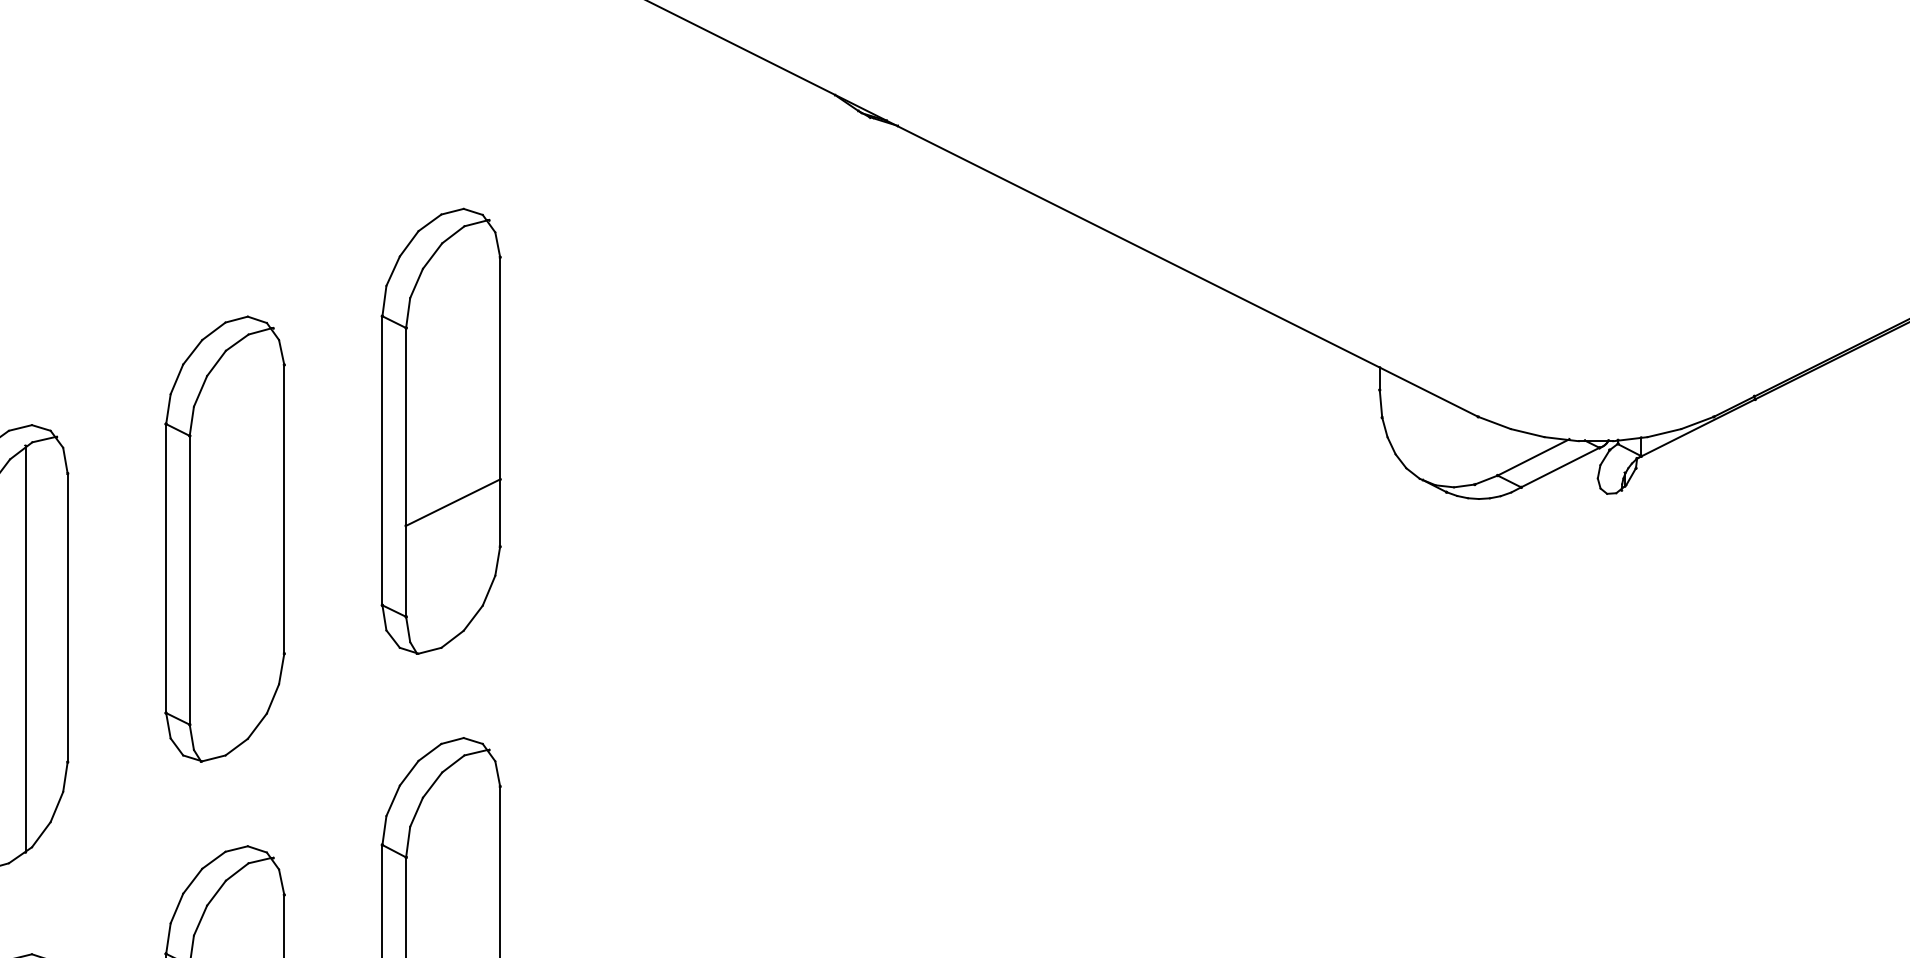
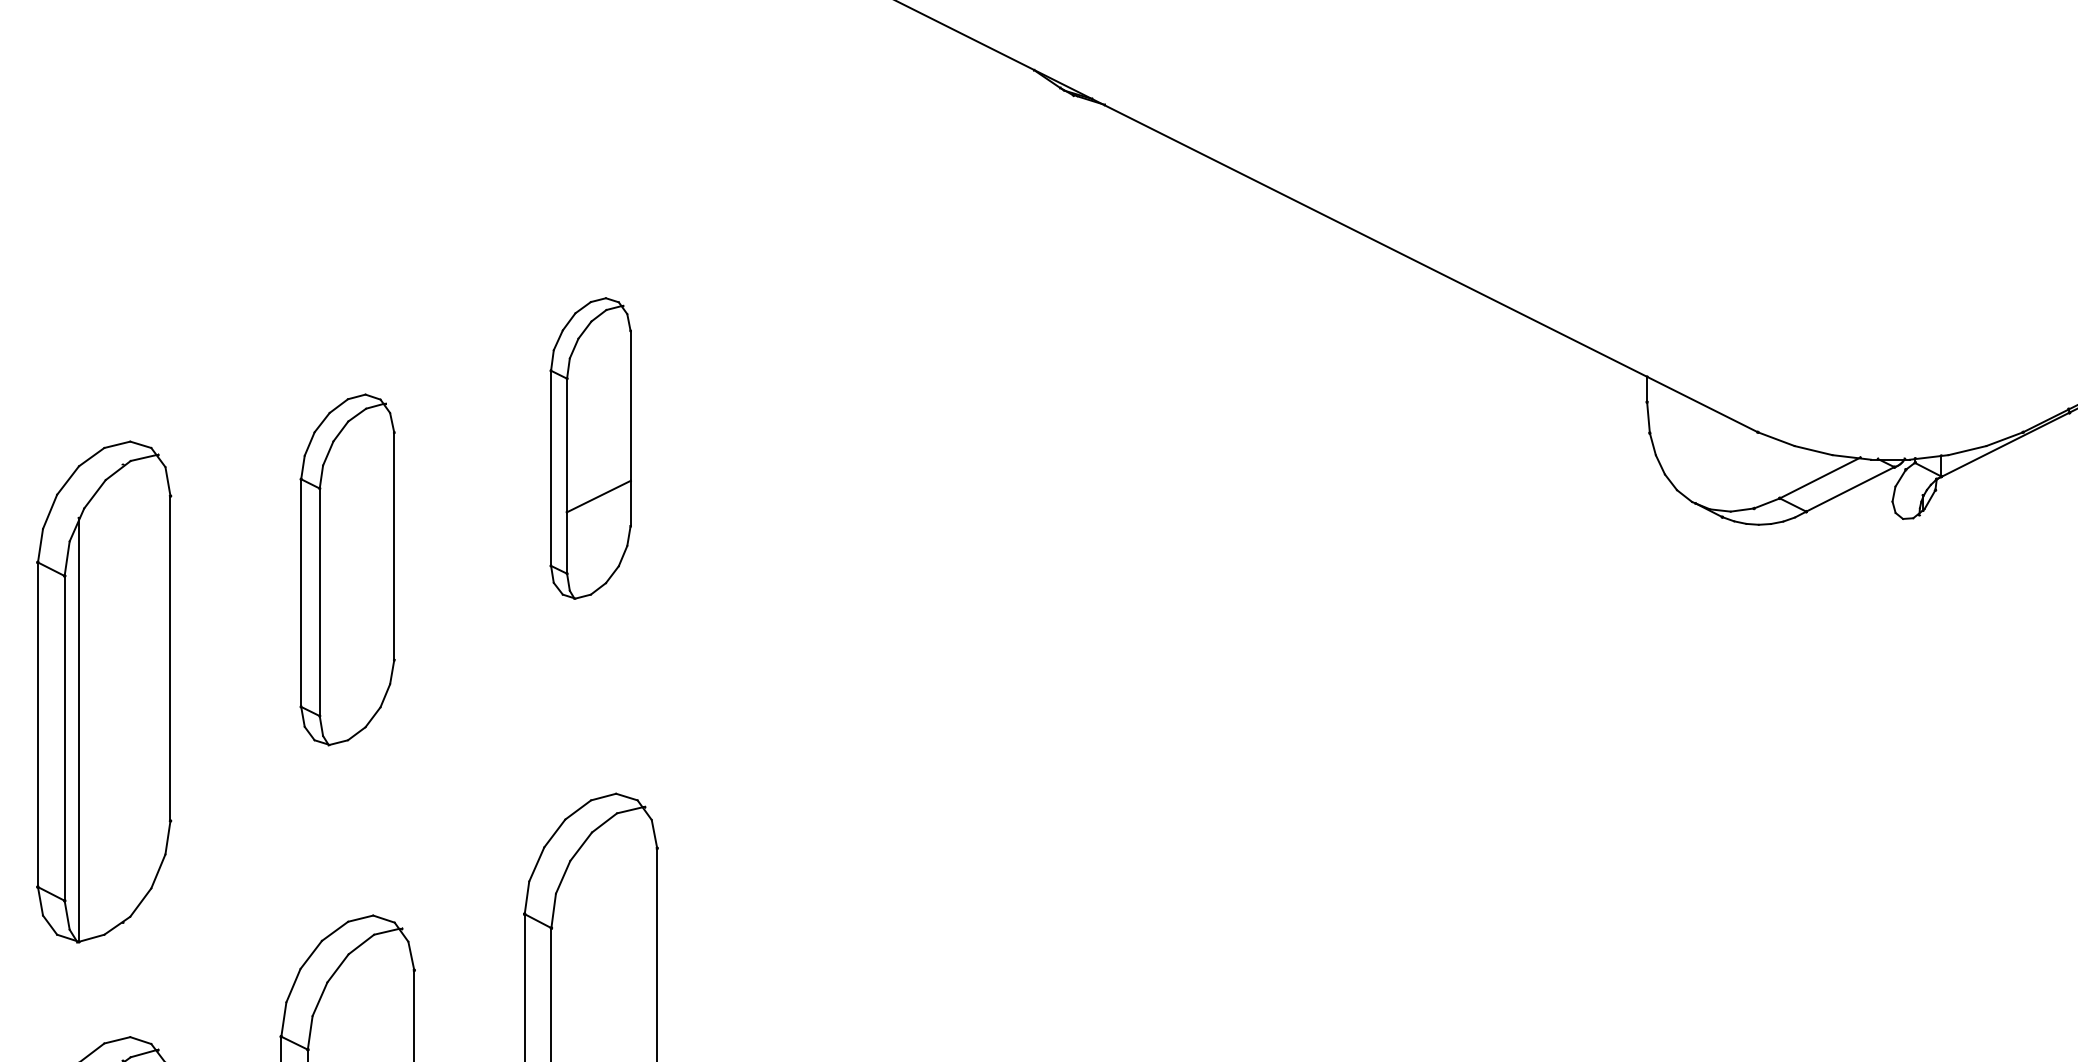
part: (440, 430) -> (590, 447), size x0.6
part: (224, 538) -> (346, 569), size x0.7
line: (25, 649) -> (123, 694), removed

